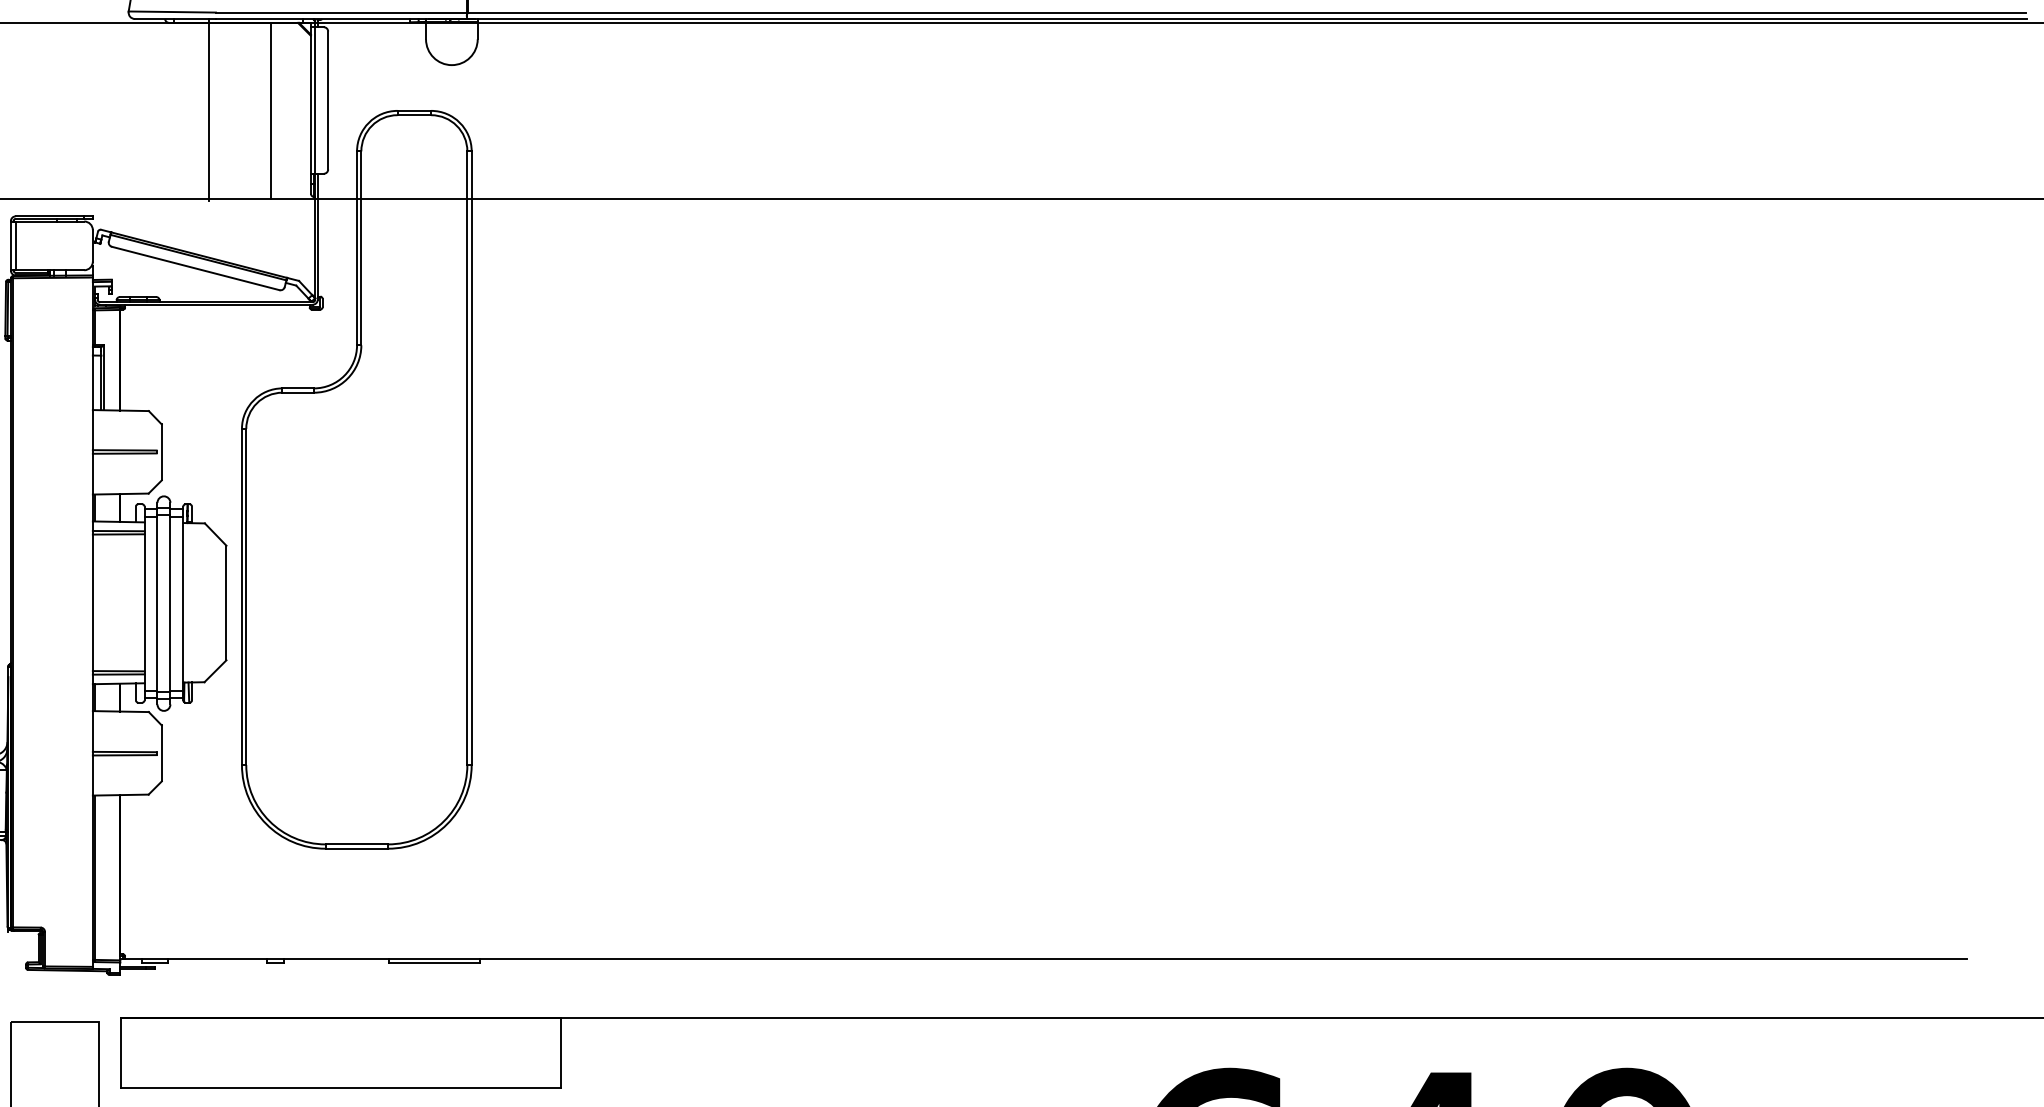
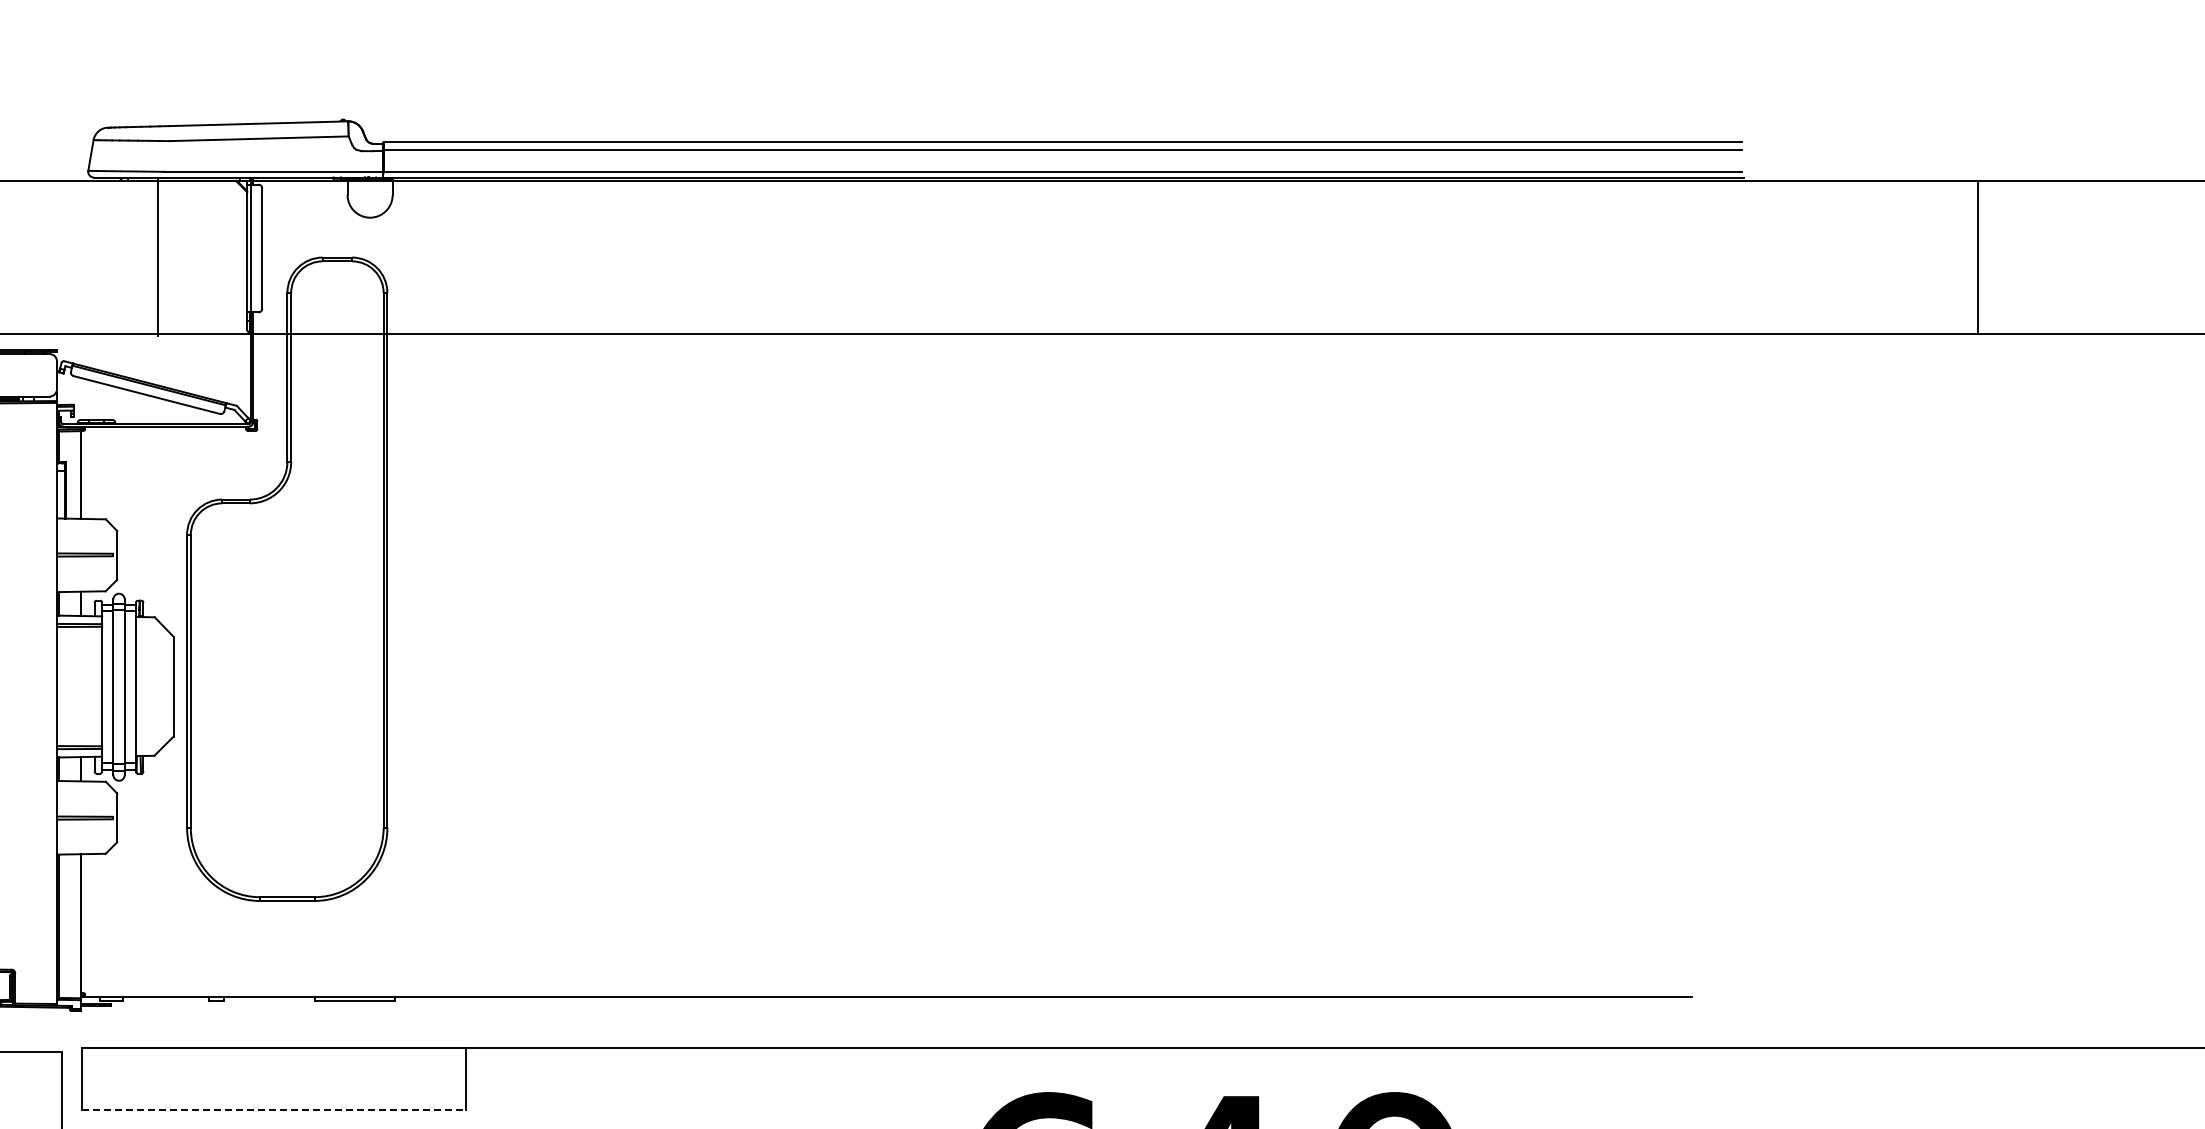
line: (271, 110) -> (212, 257), removed
line: (341, 1087) -> (273, 1109), solid -> dashed

